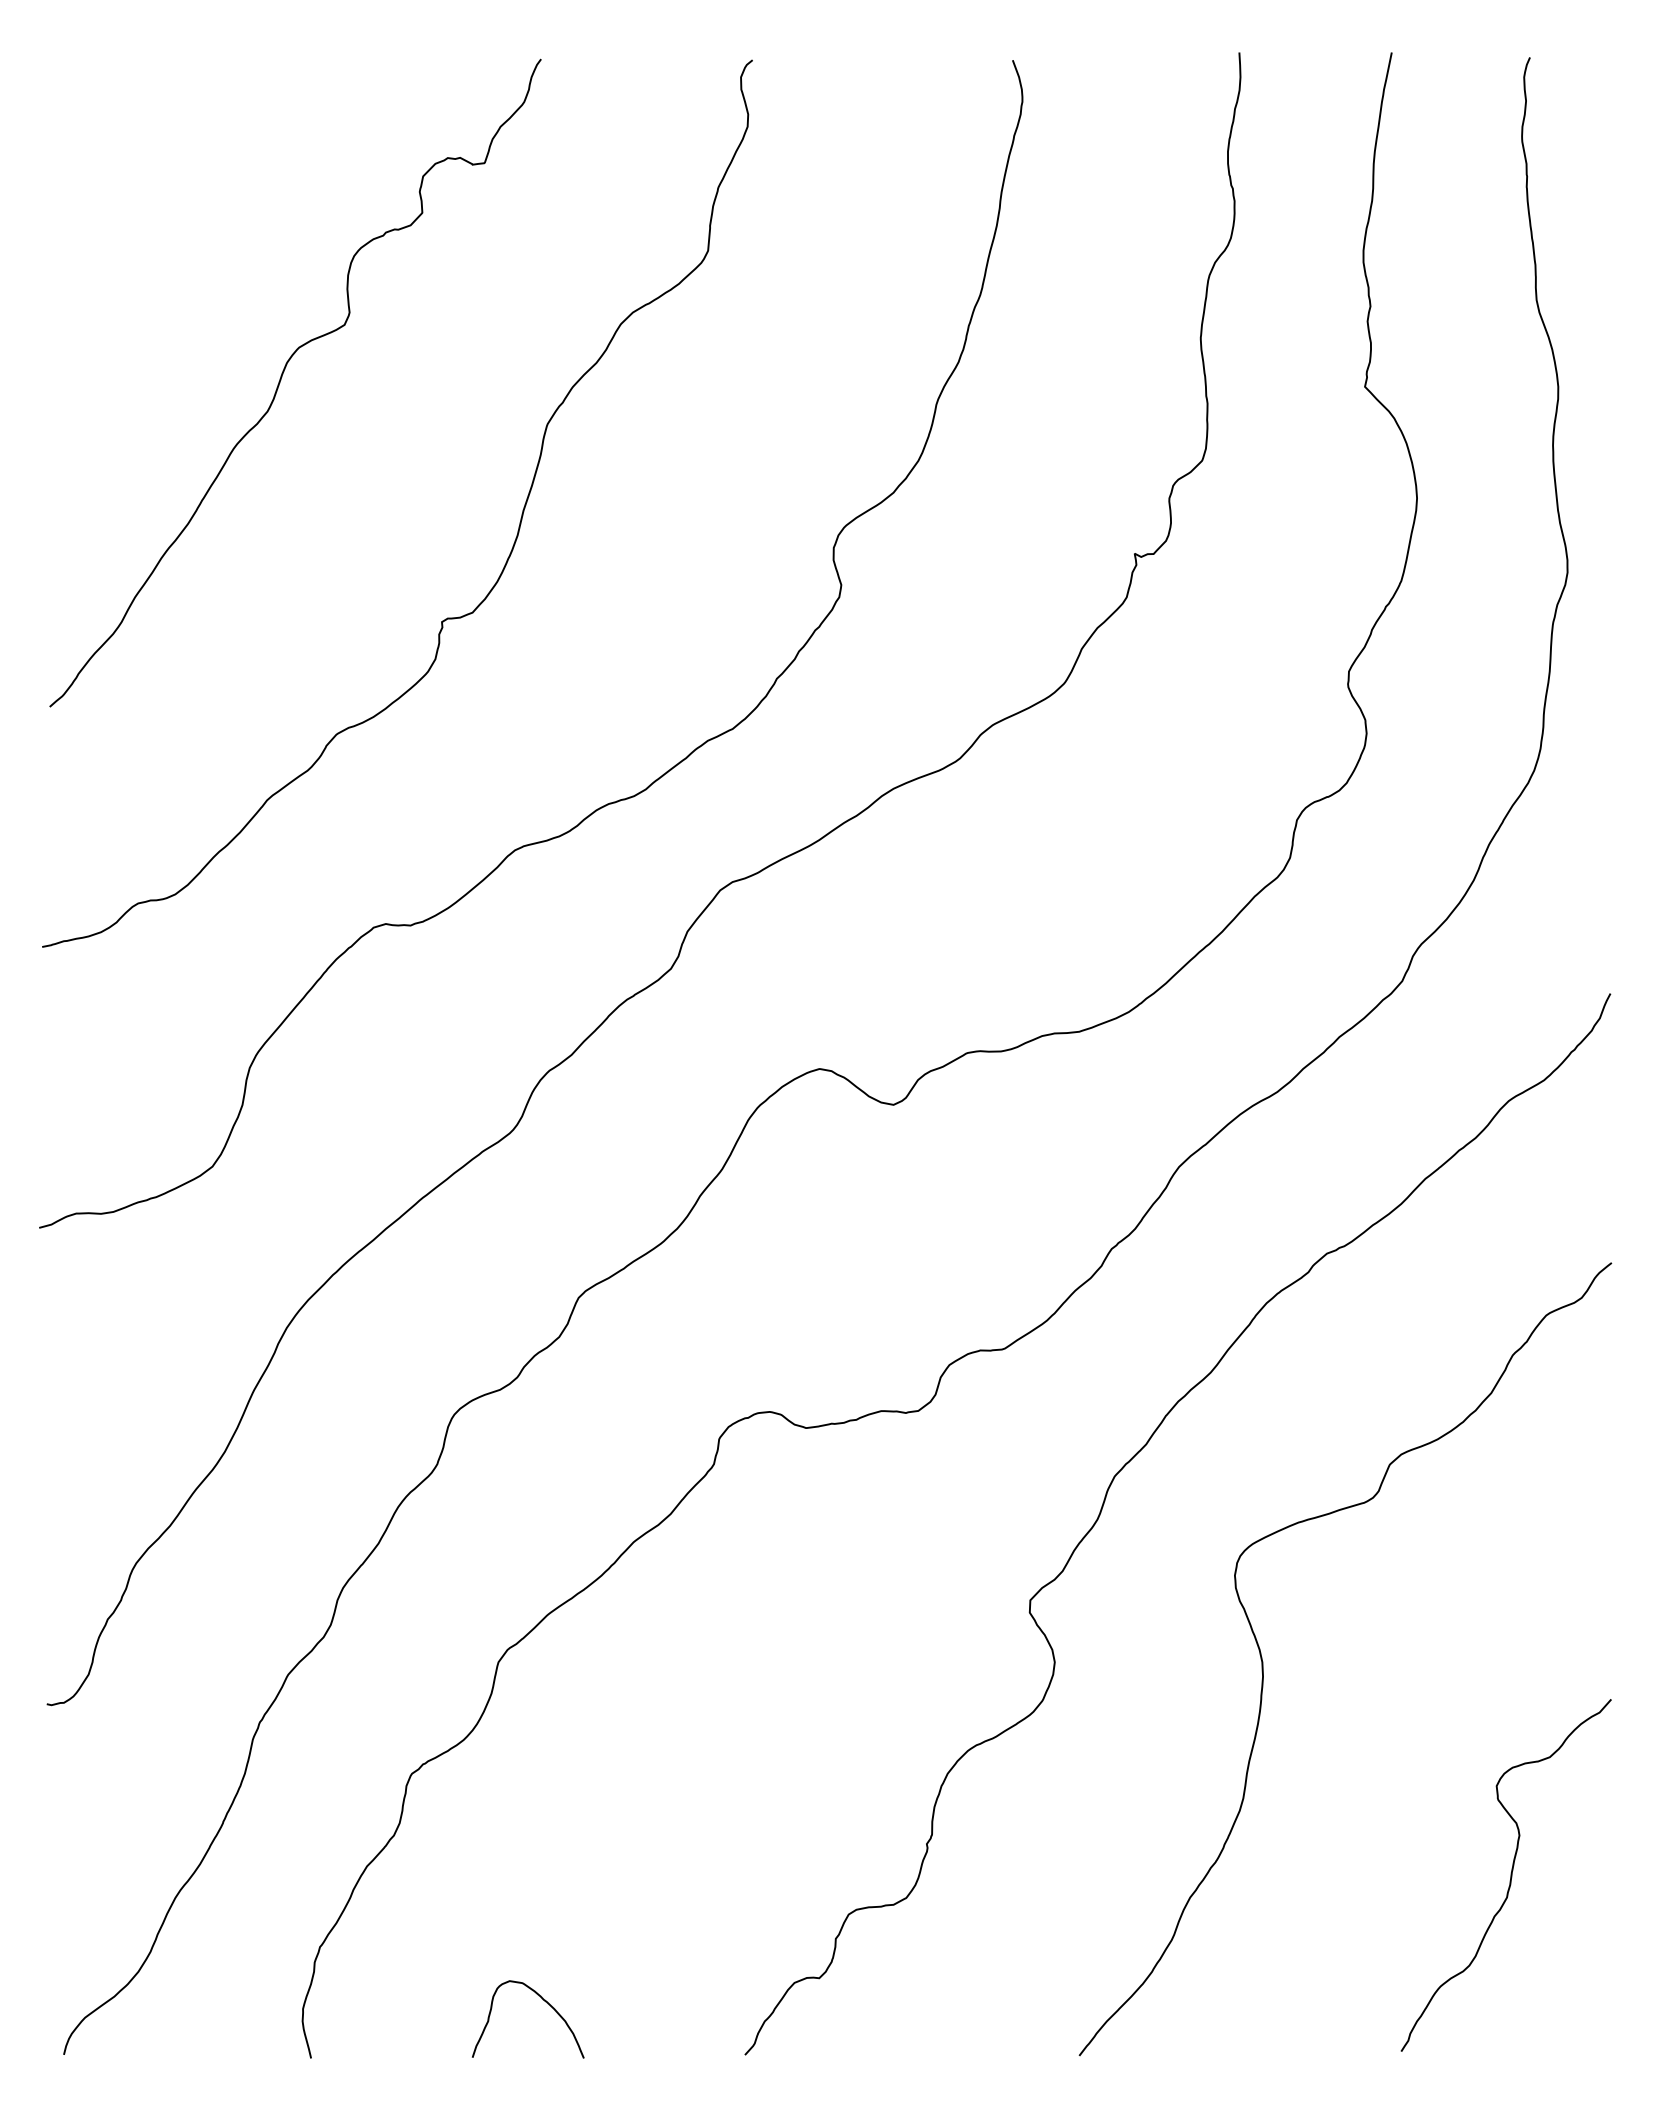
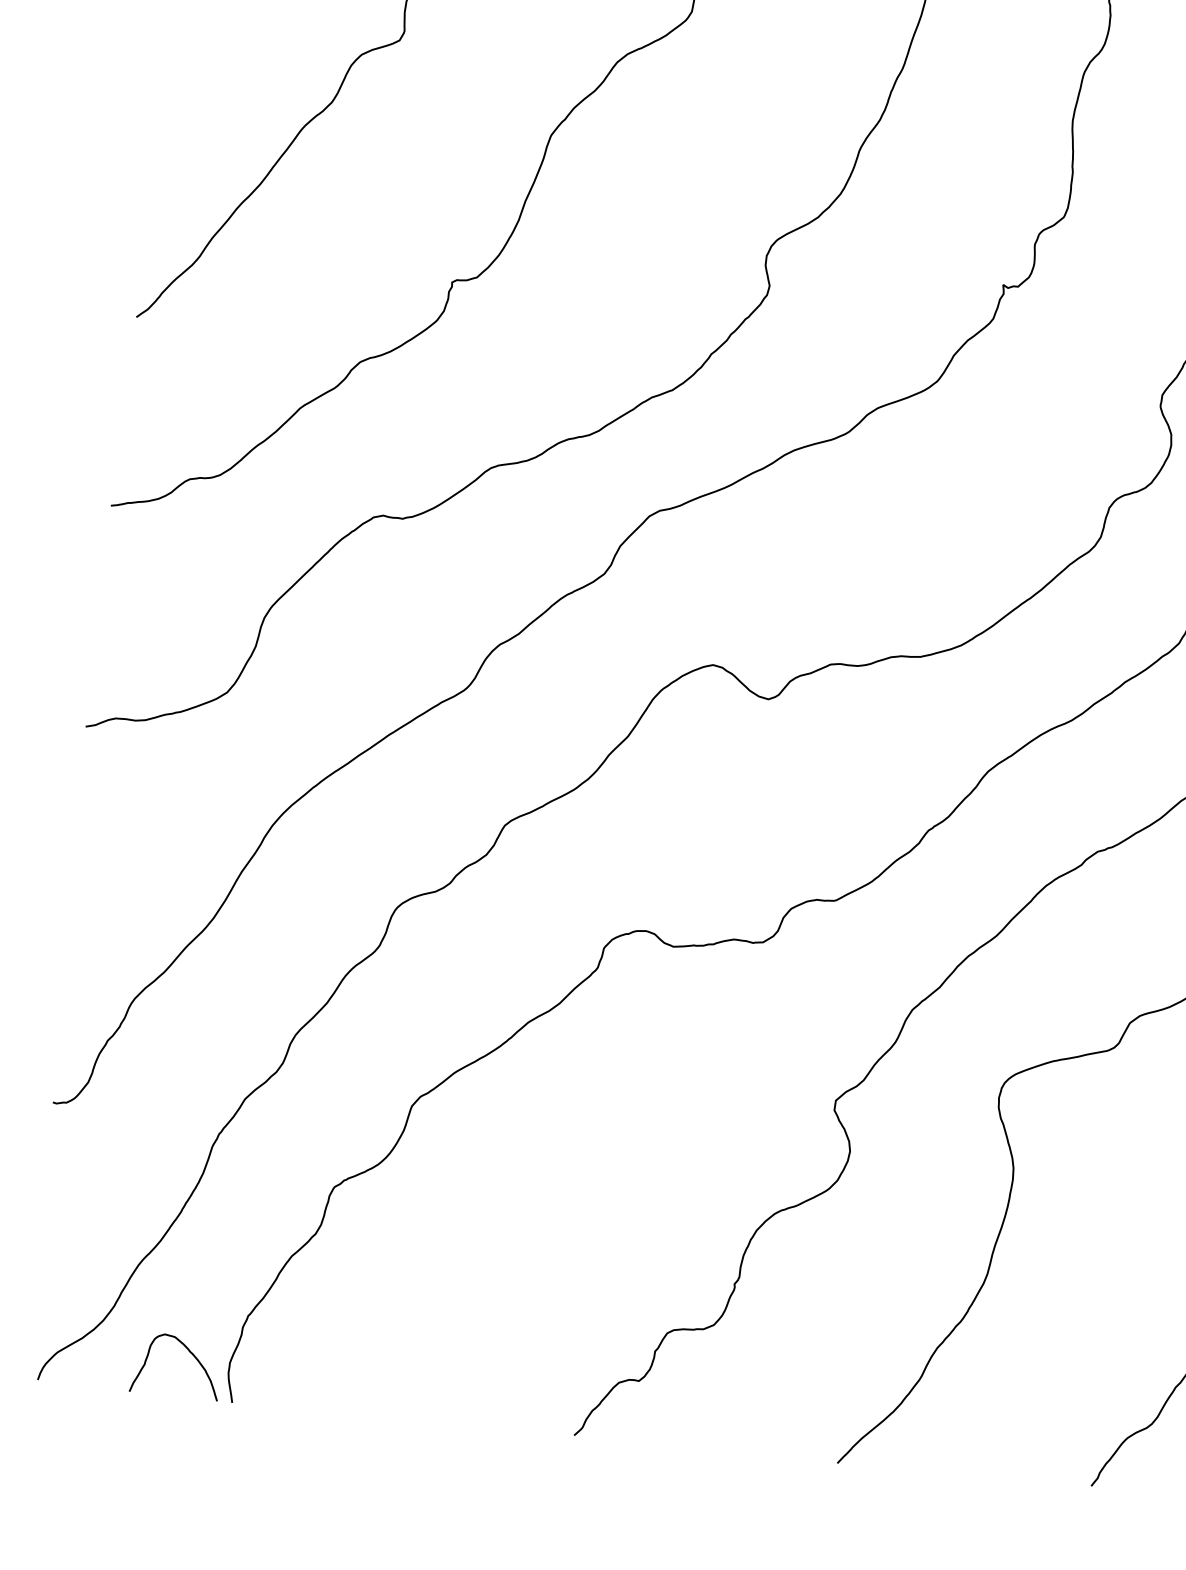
curve: (544, 2001) -> (190, 1353), moved

